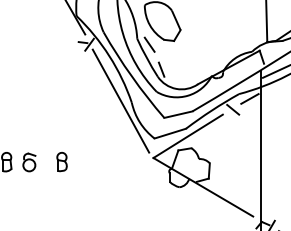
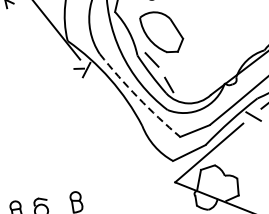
arc: (131, 76) -> (137, 97), solid -> dashed
line: (120, 100) -> (129, 125), removed

